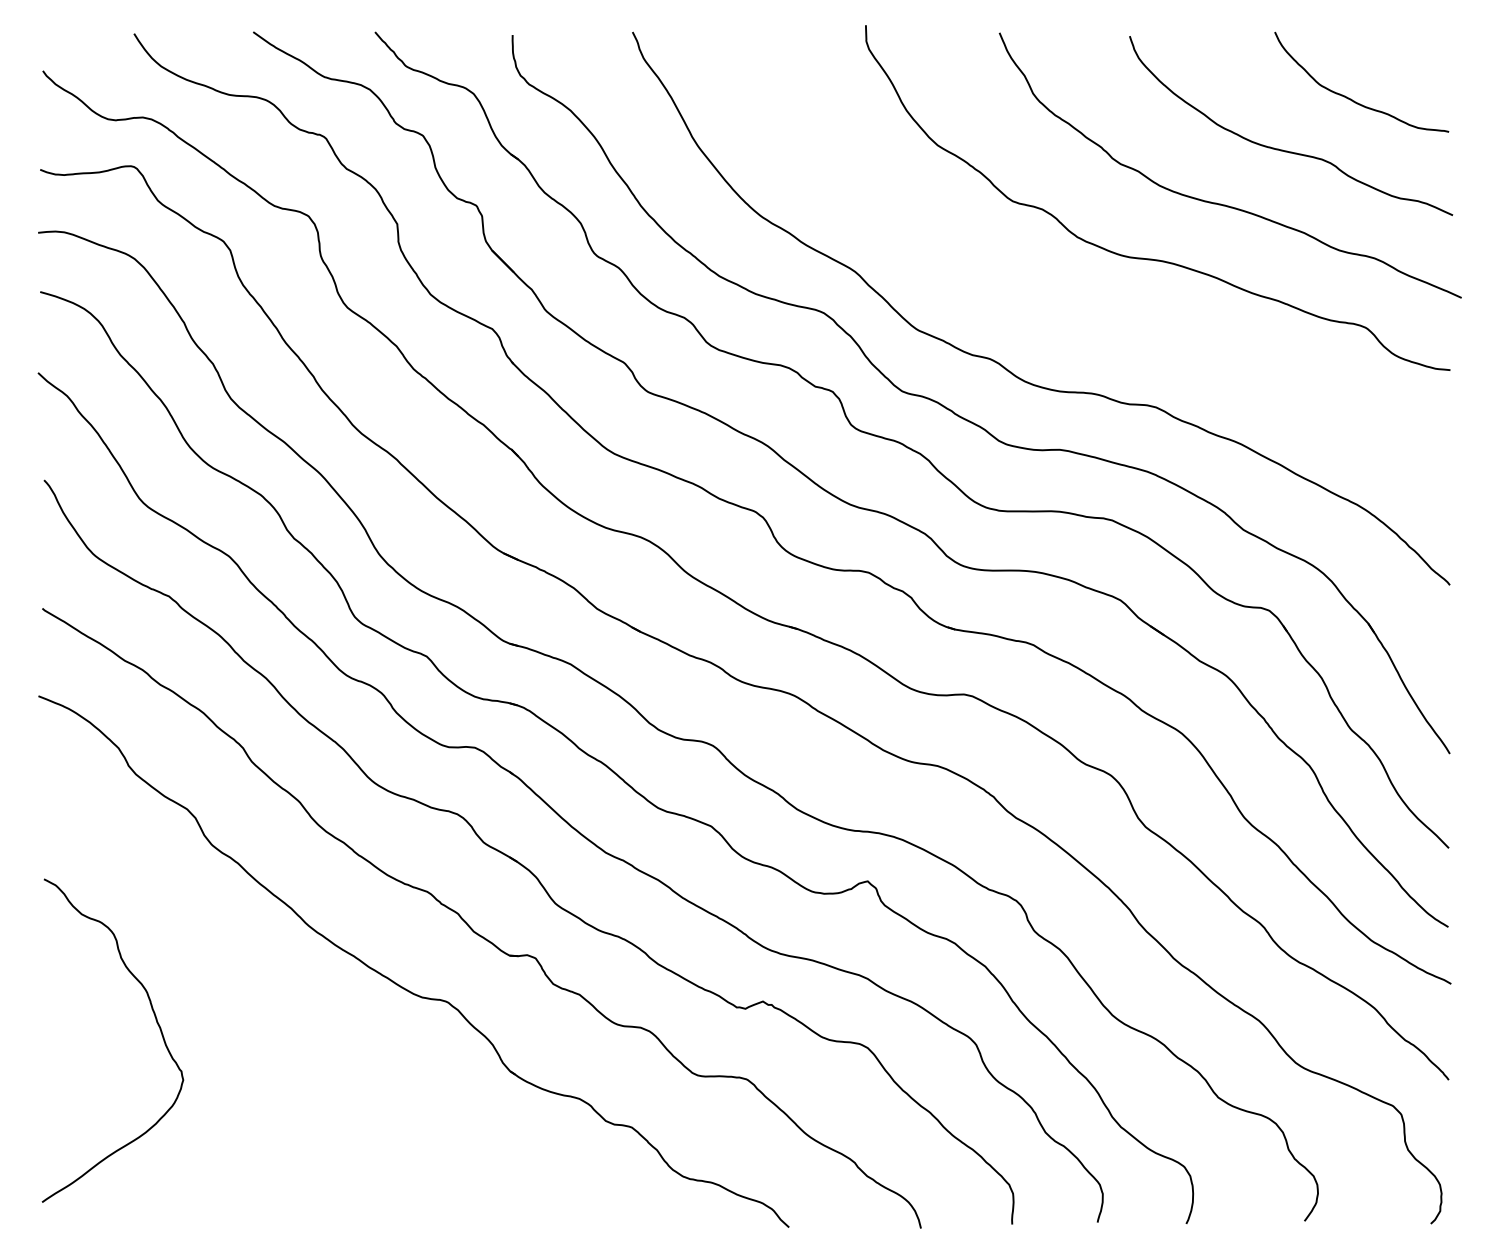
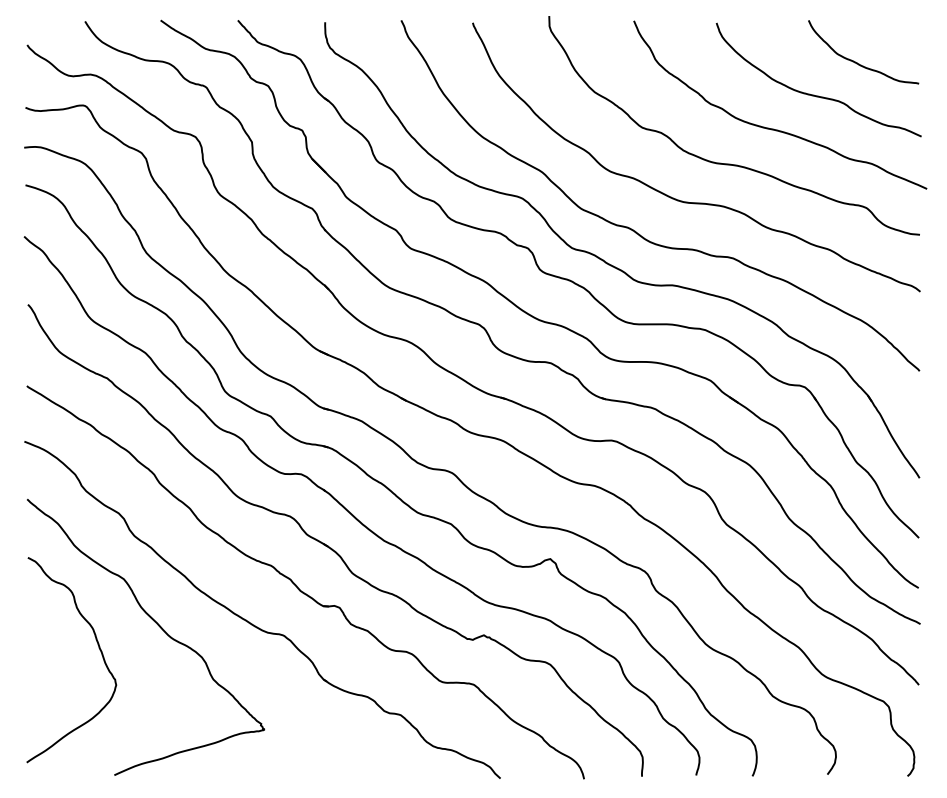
curve: (1085, 317) -> (688, 201), added
curve: (248, 986) -> (157, 625), added

